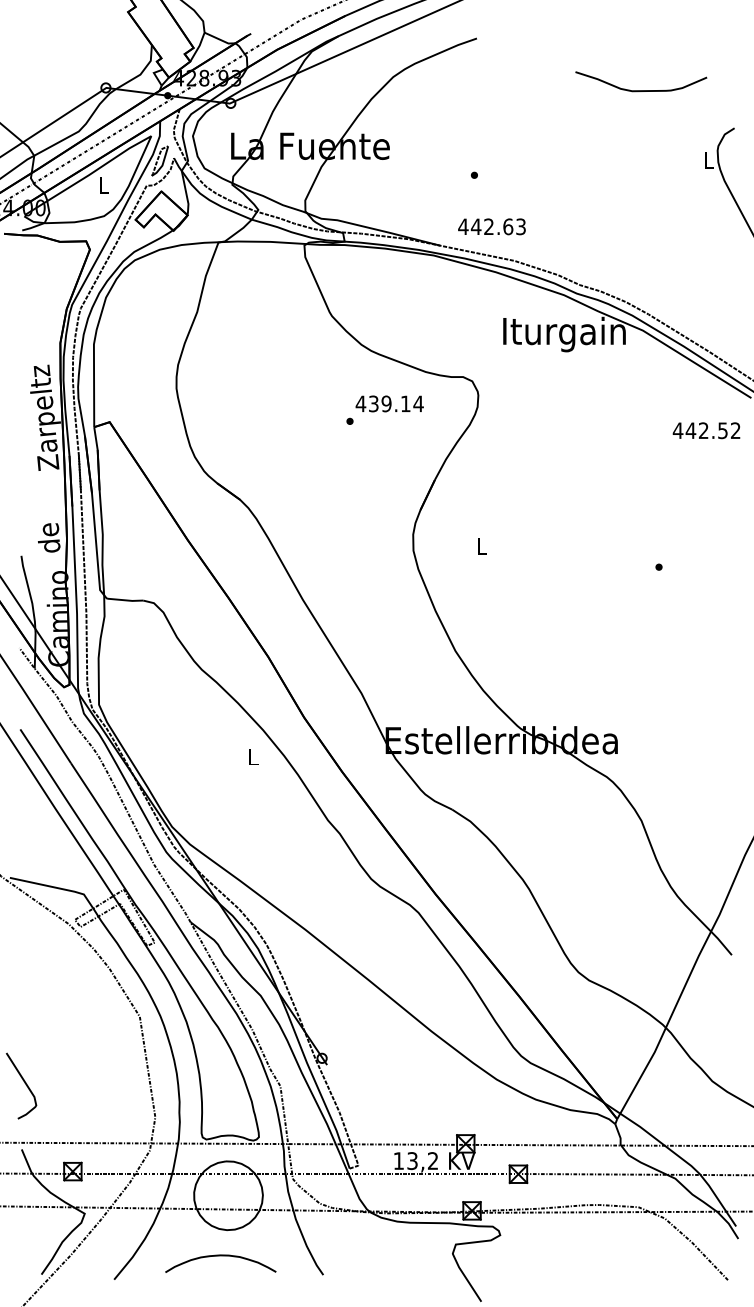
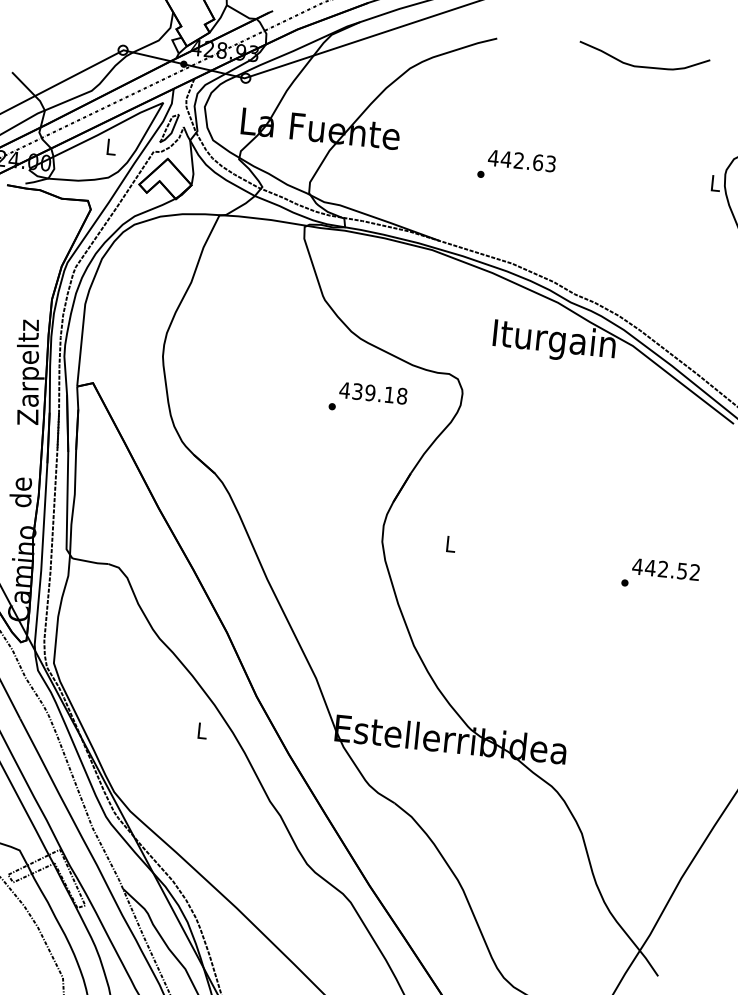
curve: (641, 90) -> (643, 66), moved
text: (491, 226) -> (521, 160), moved
text: (418, 403) -> (402, 395), 439.14 -> 439.18
text: (706, 430) -> (665, 569), moved

